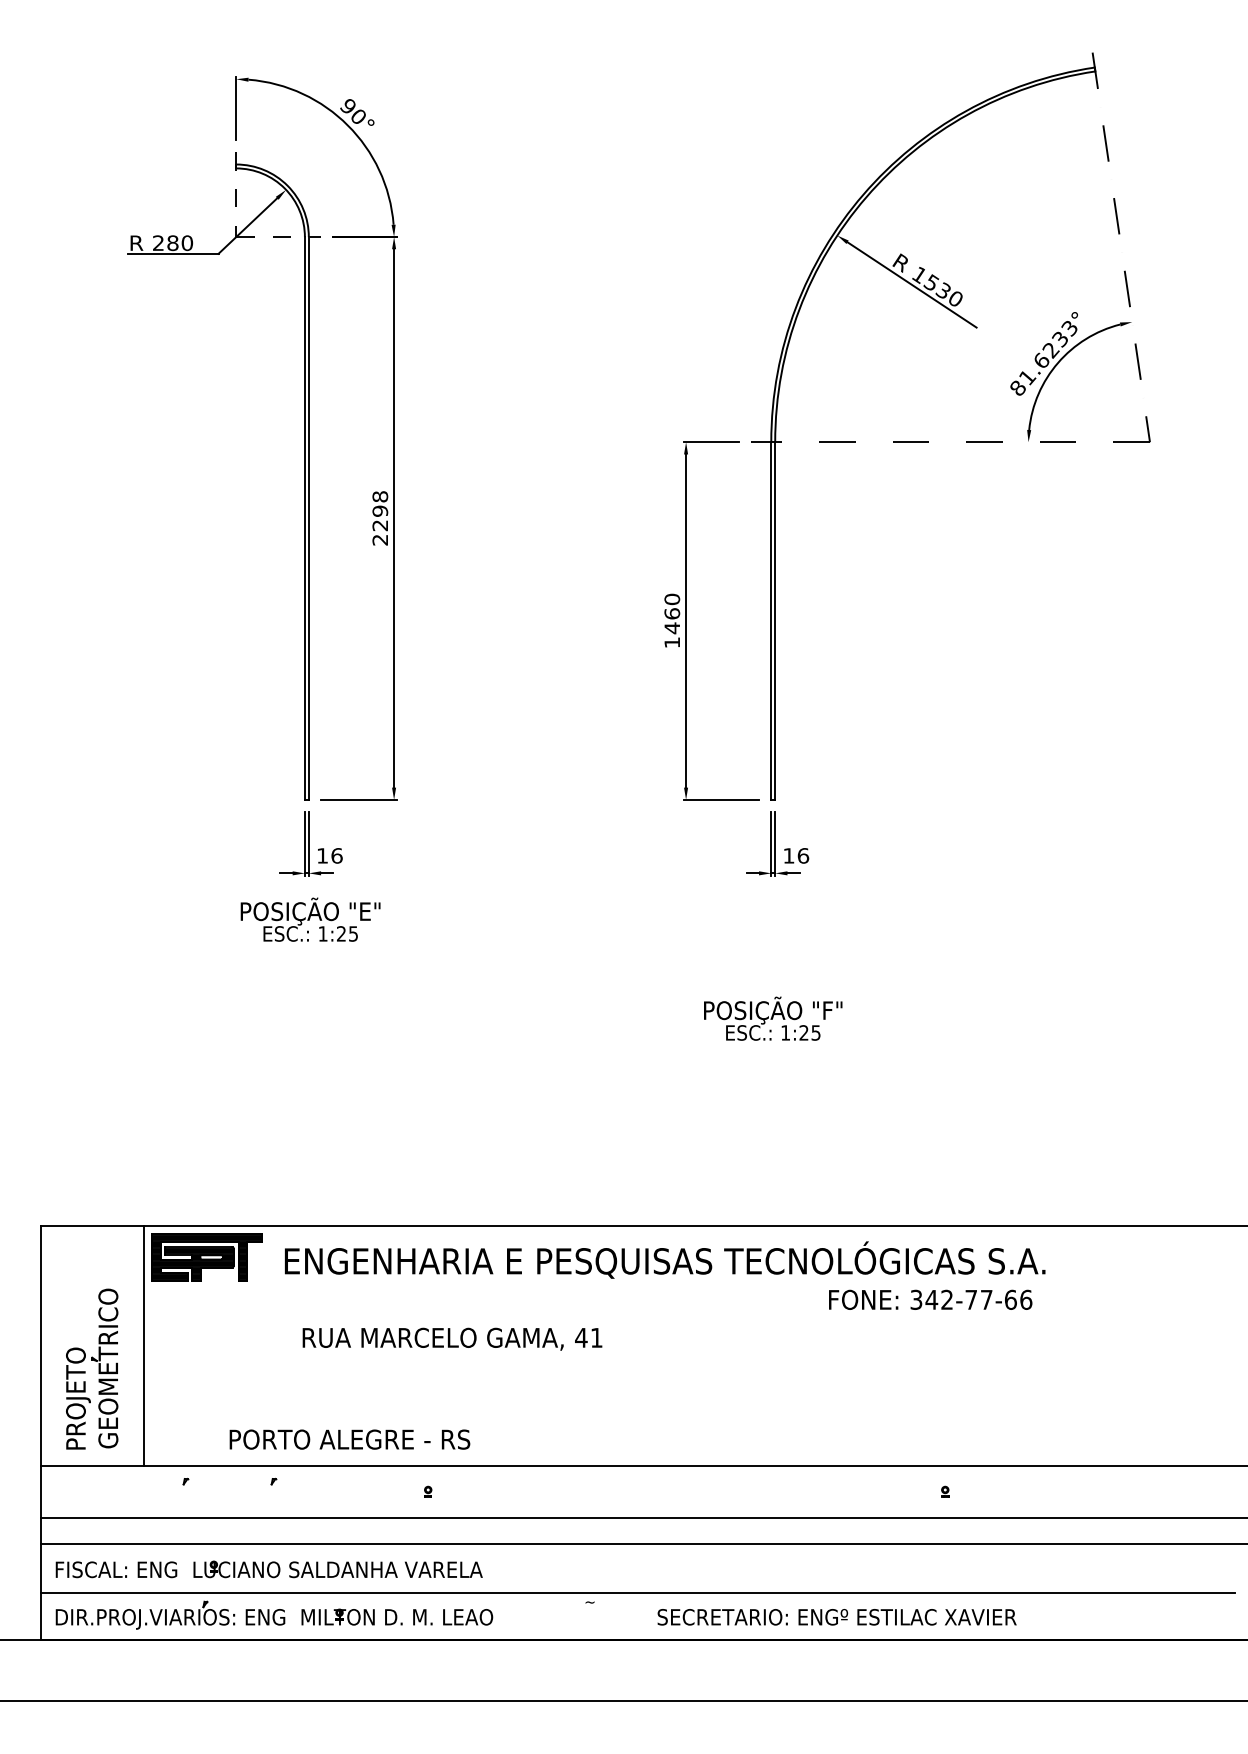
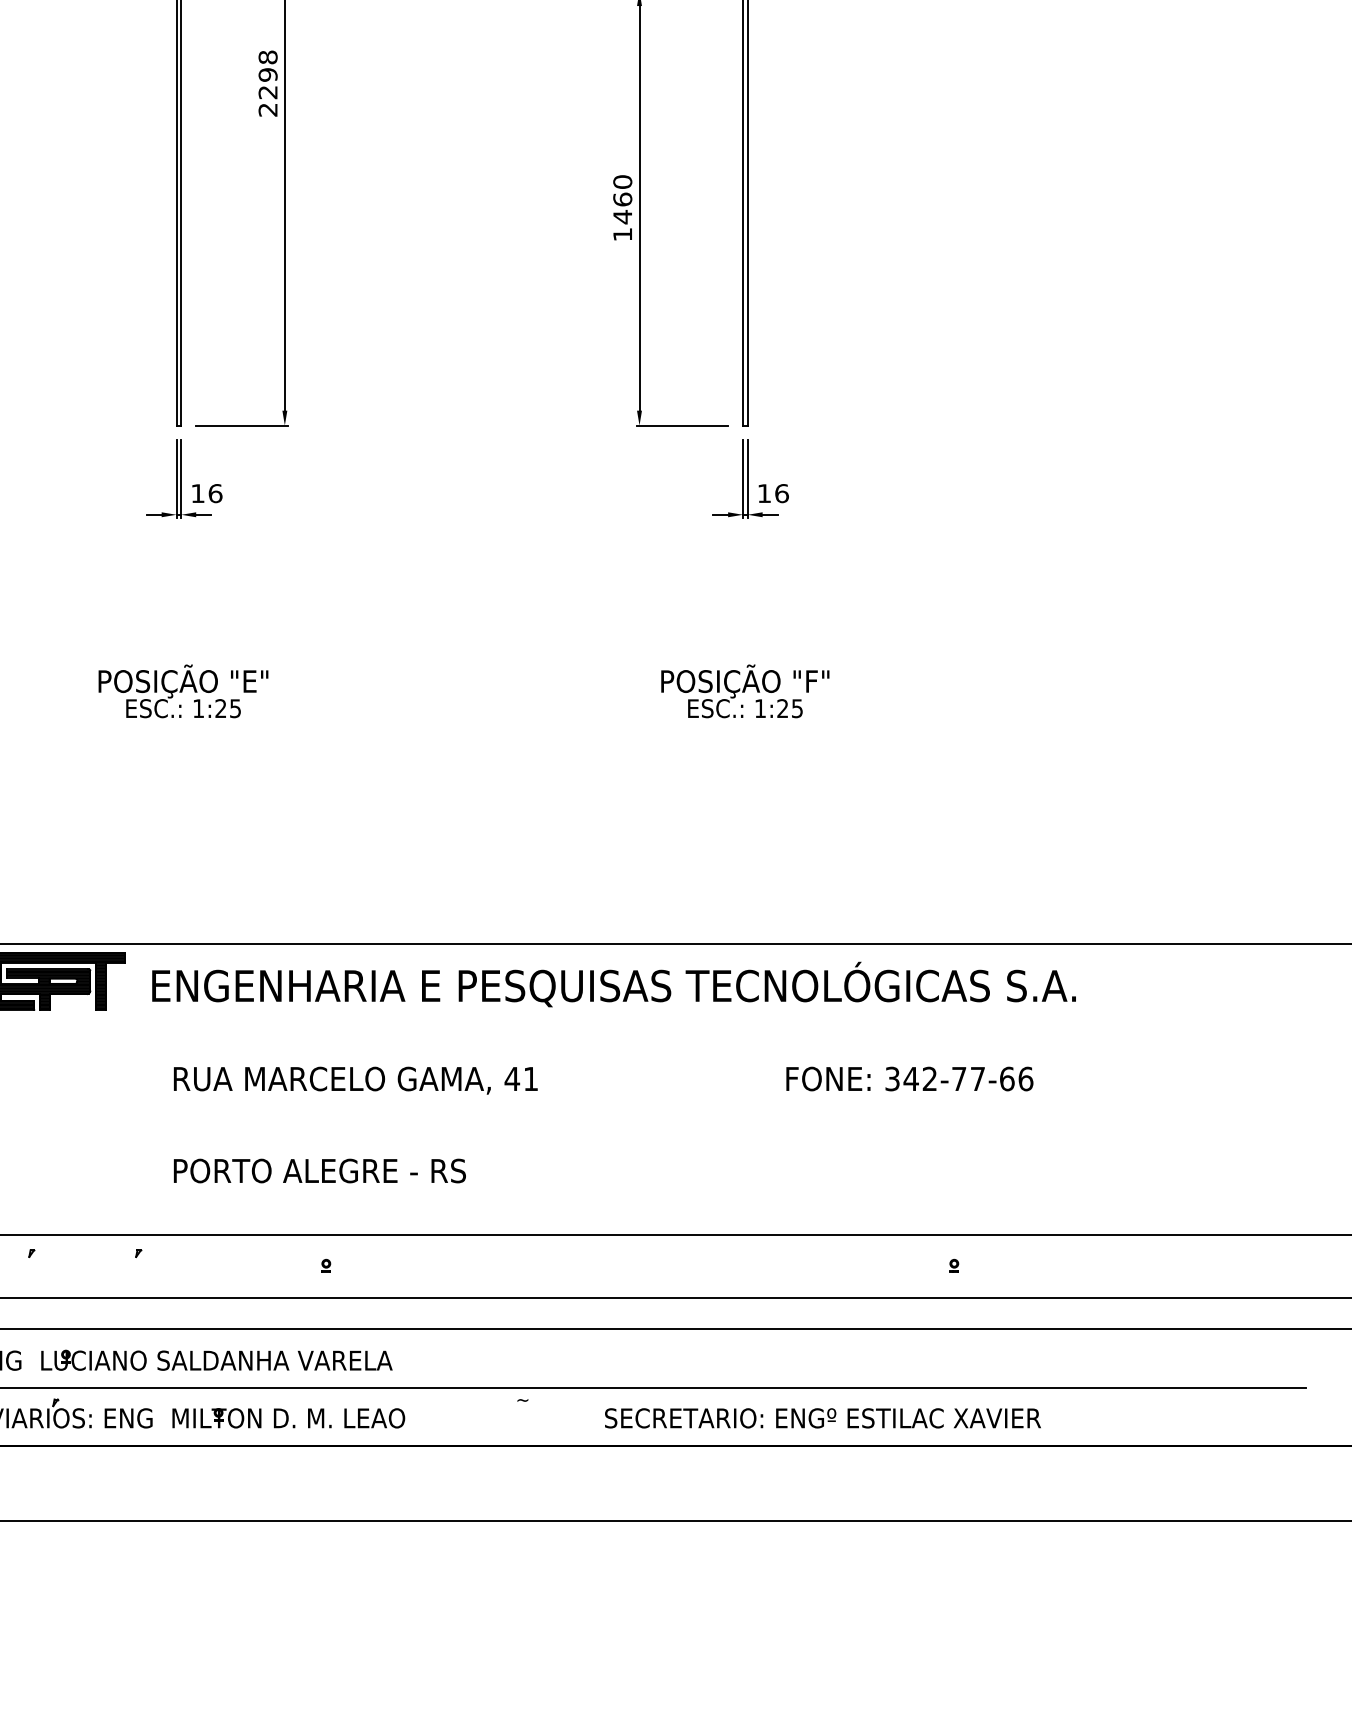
text: (310, 919) -> (183, 691), moved
text: (930, 1299) -> (909, 1078), moved
text: (349, 1439) -> (319, 1170), moved

